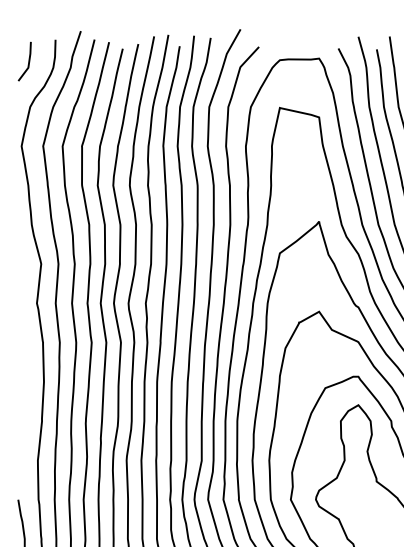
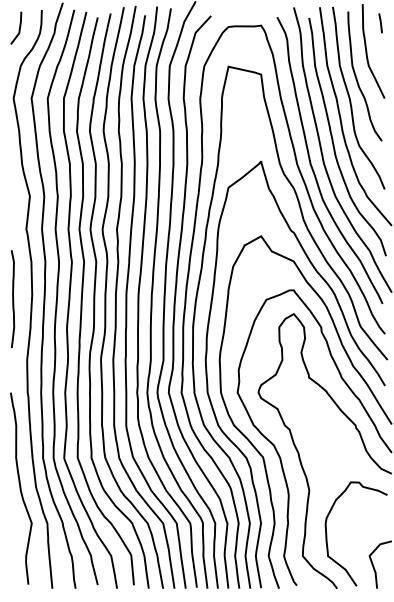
curve: (20, 386) -> (12, 298), added

